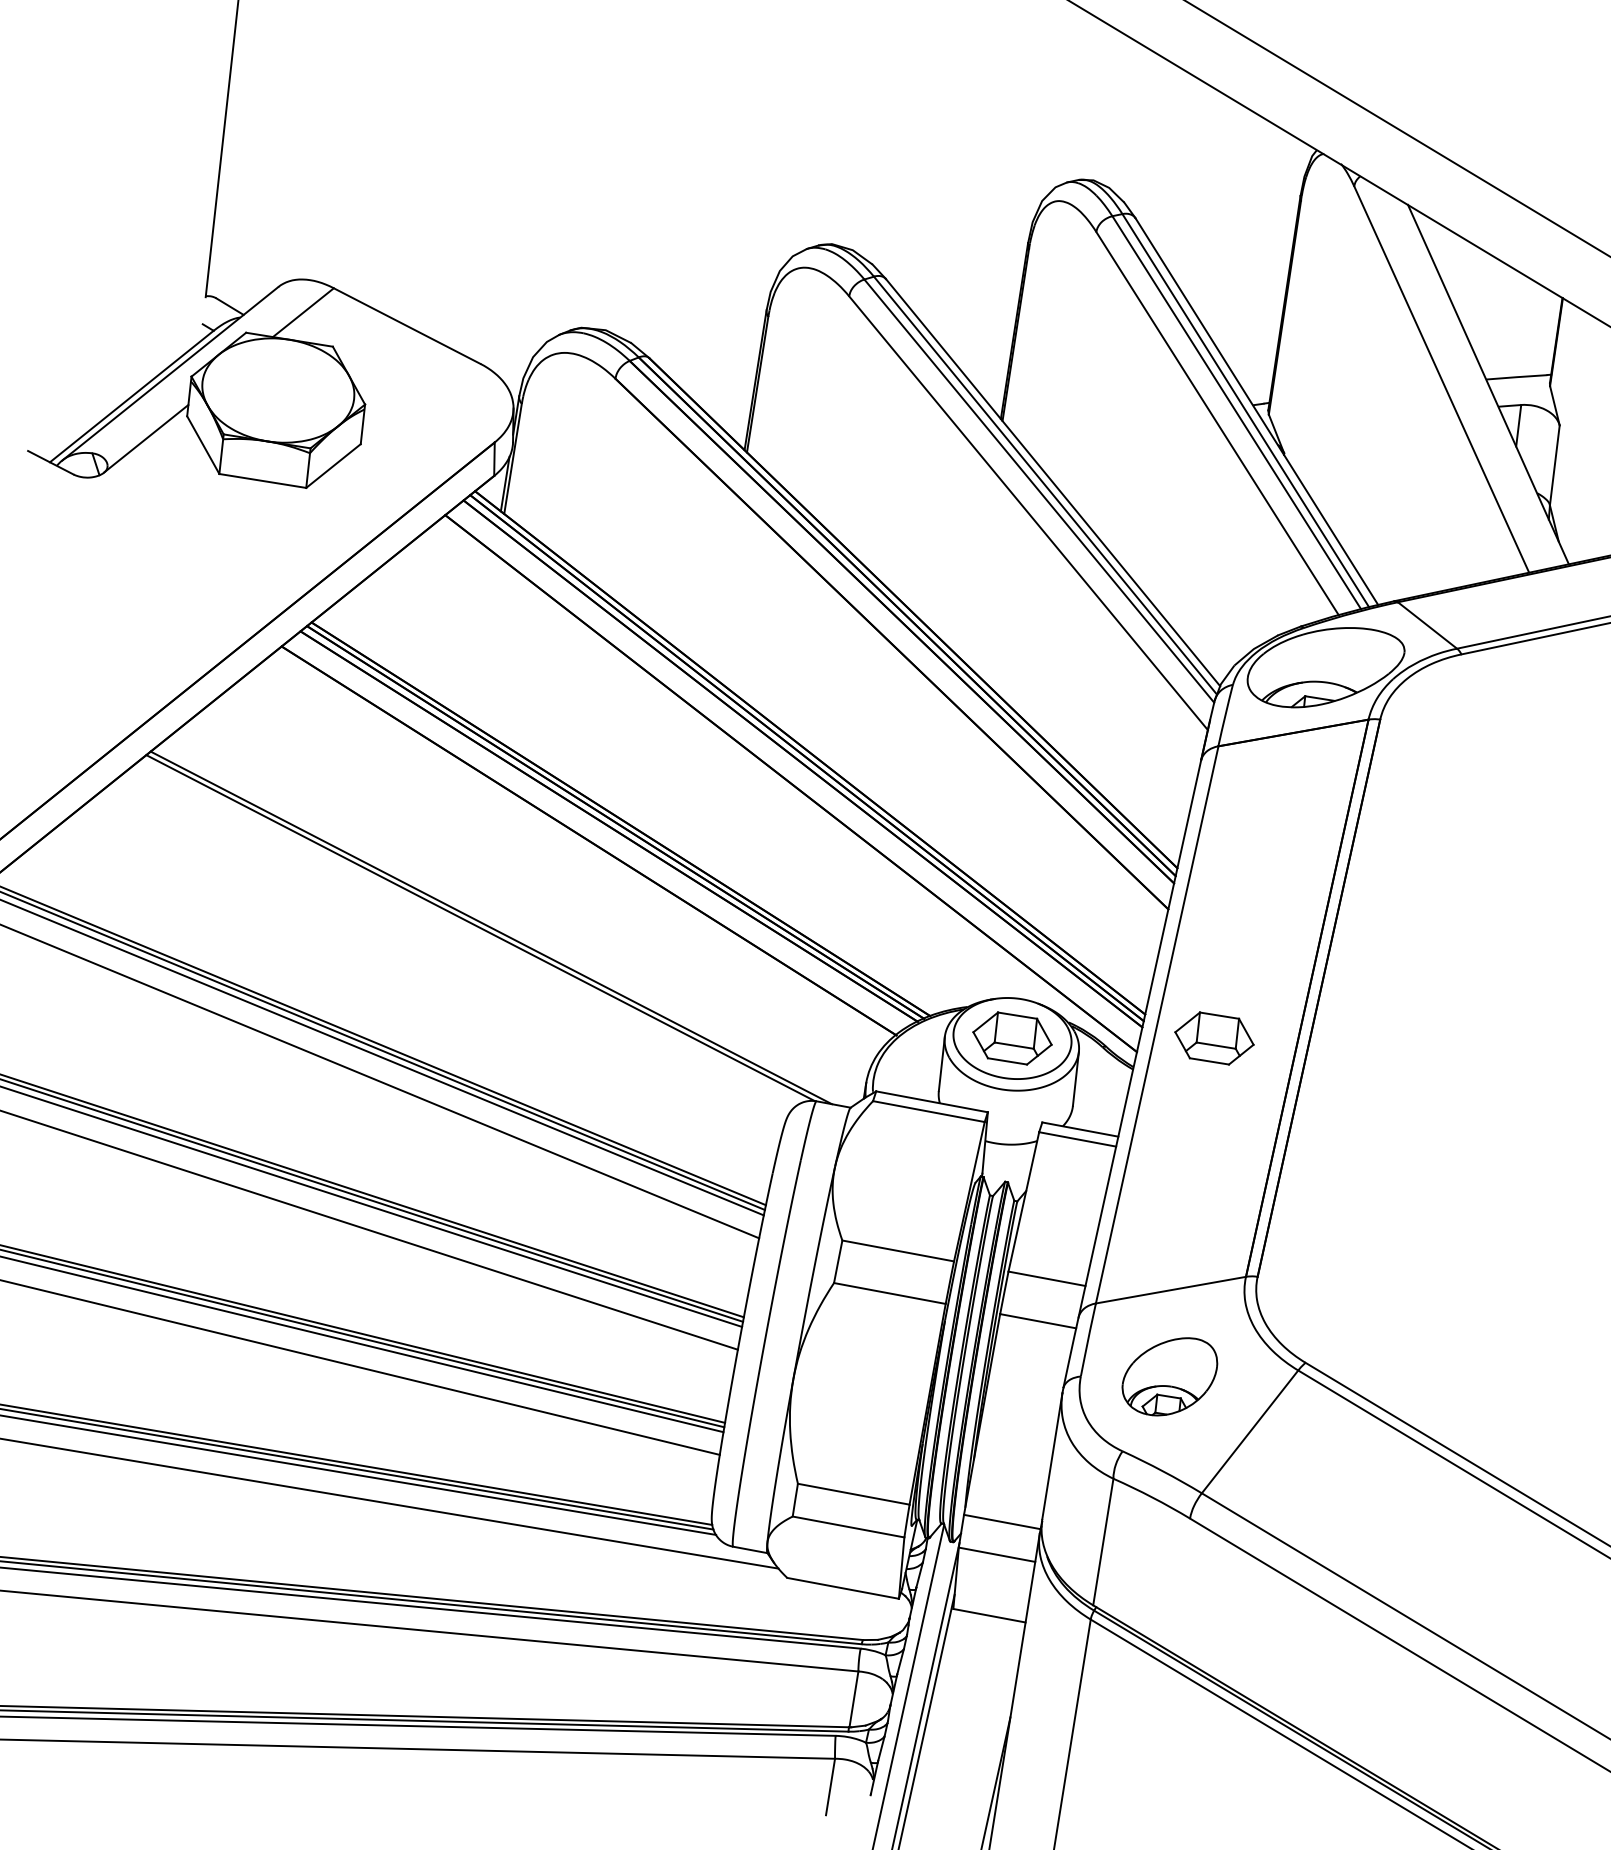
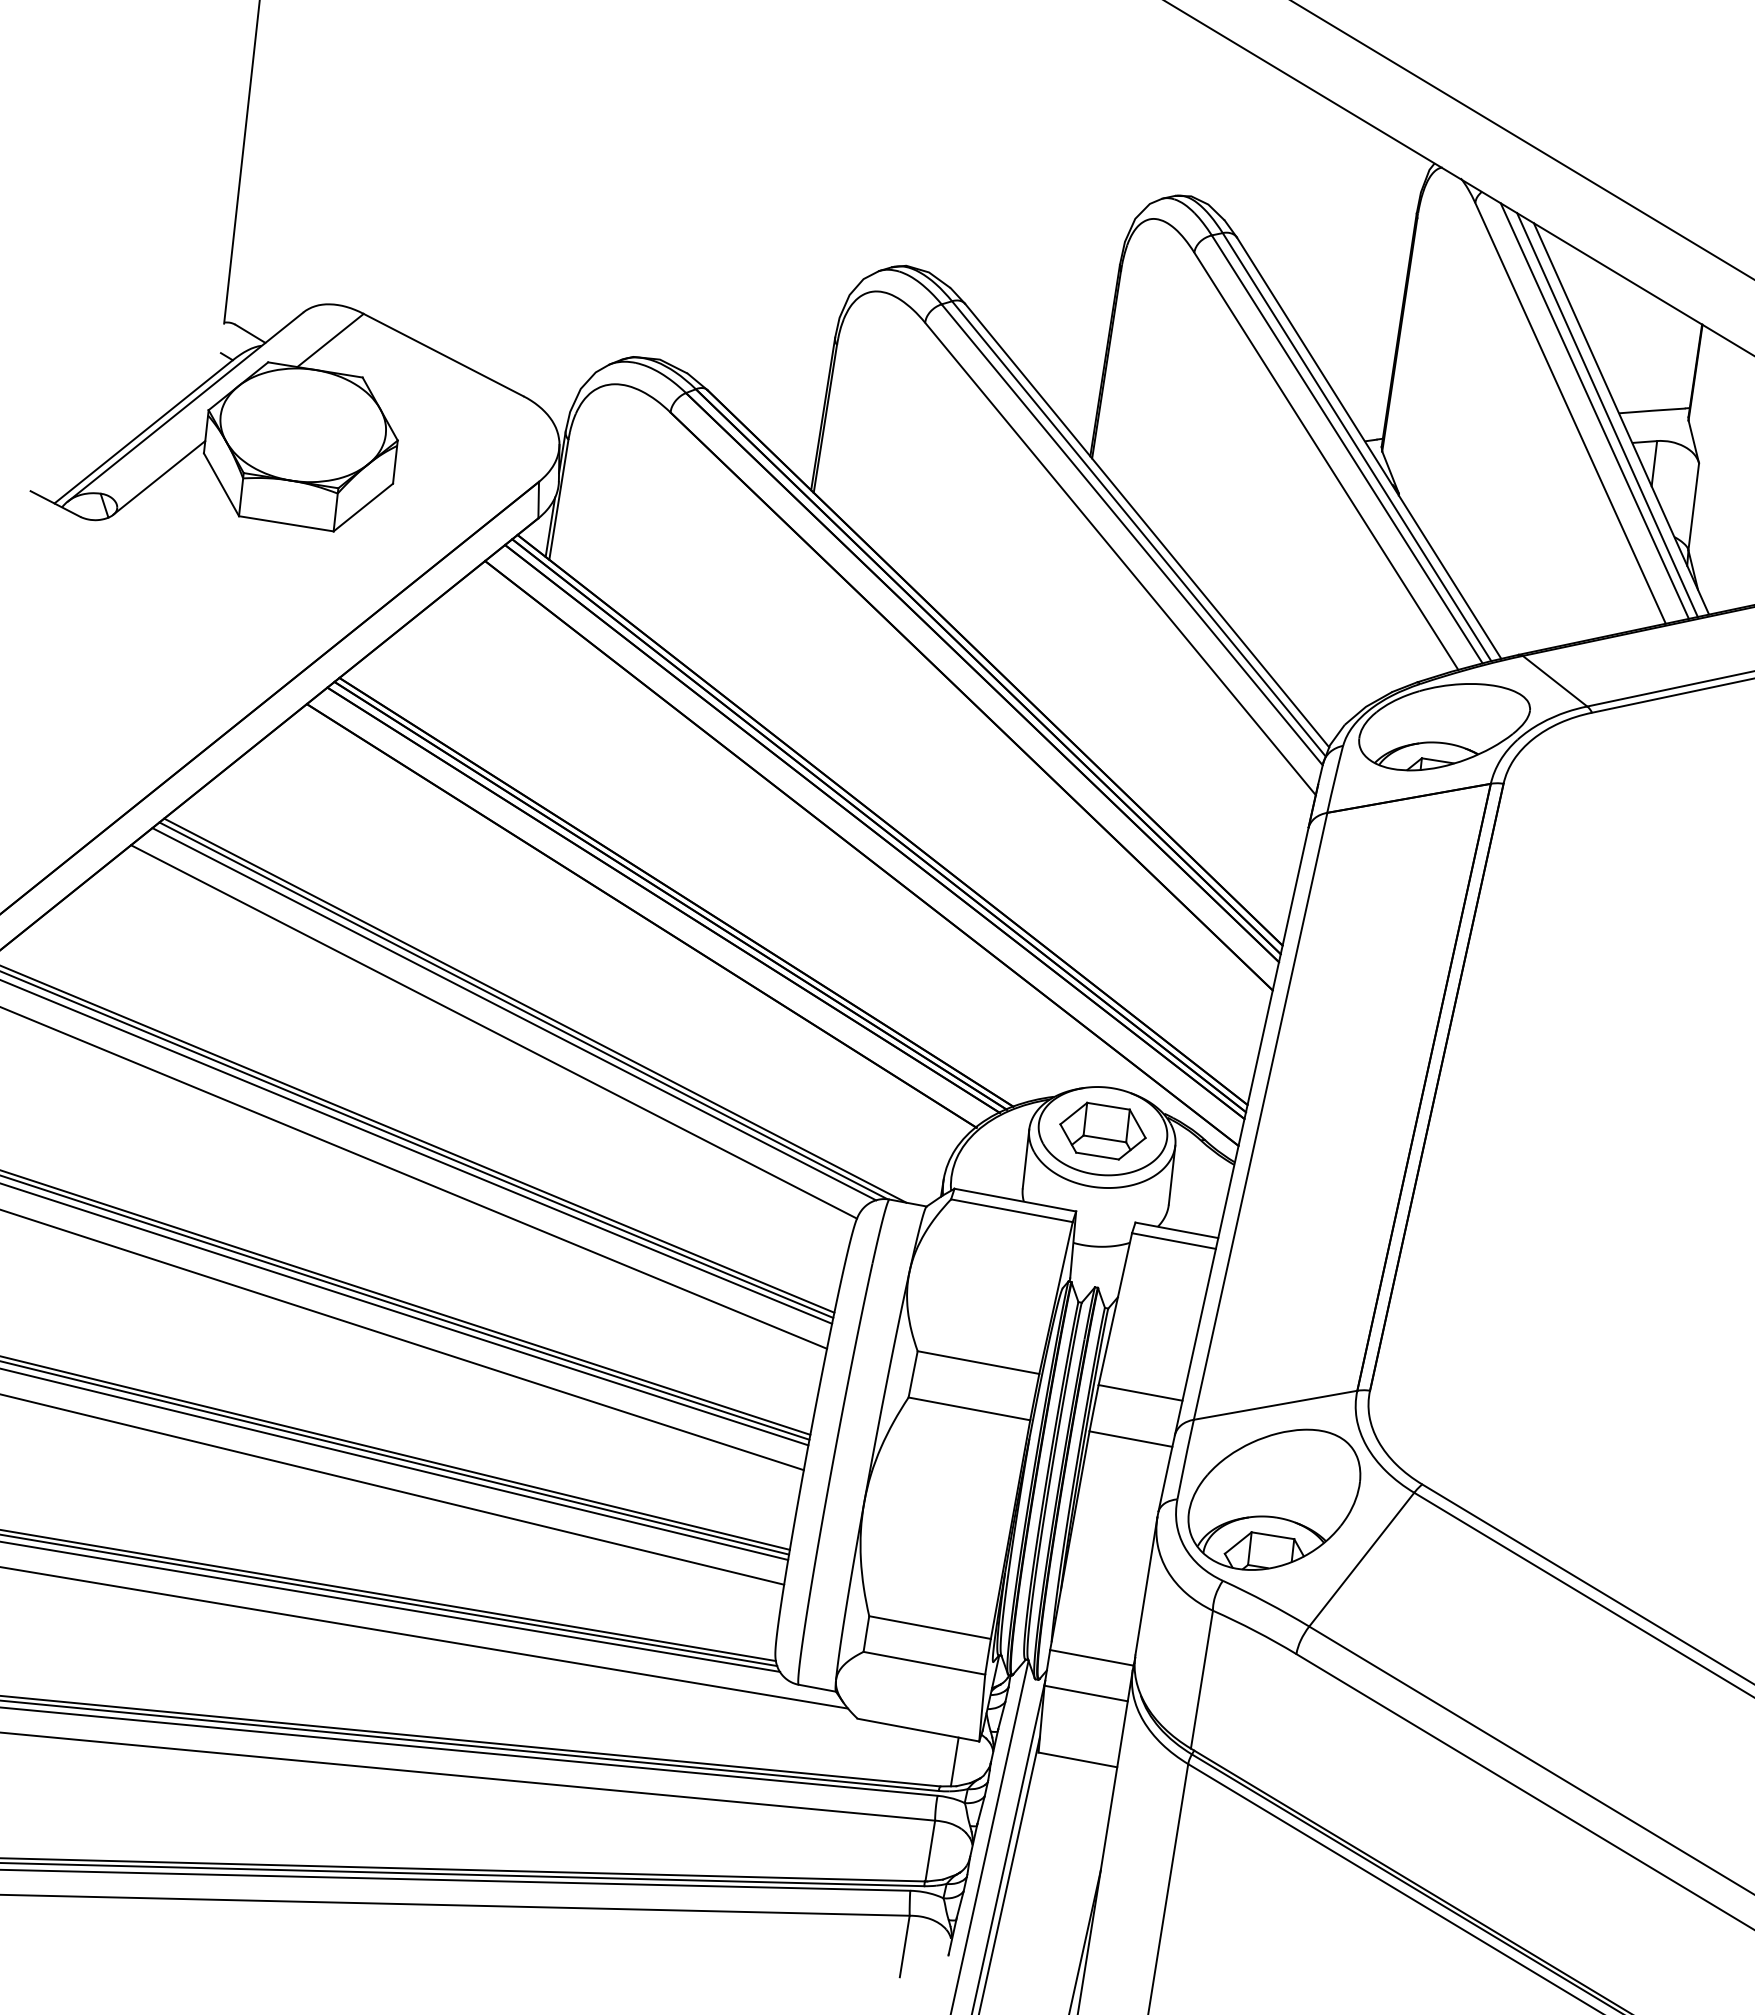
line: (1463, 376) -> (1594, 410), added
line: (1475, 381) -> (1607, 415), added
line: (472, 931) -> (514, 1014), added
line: (453, 947) -> (494, 1031), added
part: (1214, 1037) -> (1322, 1130), removed
part: (1169, 1376) -> (1274, 1499), size x1.67
line: (876, 1617) -> (954, 1761), added

